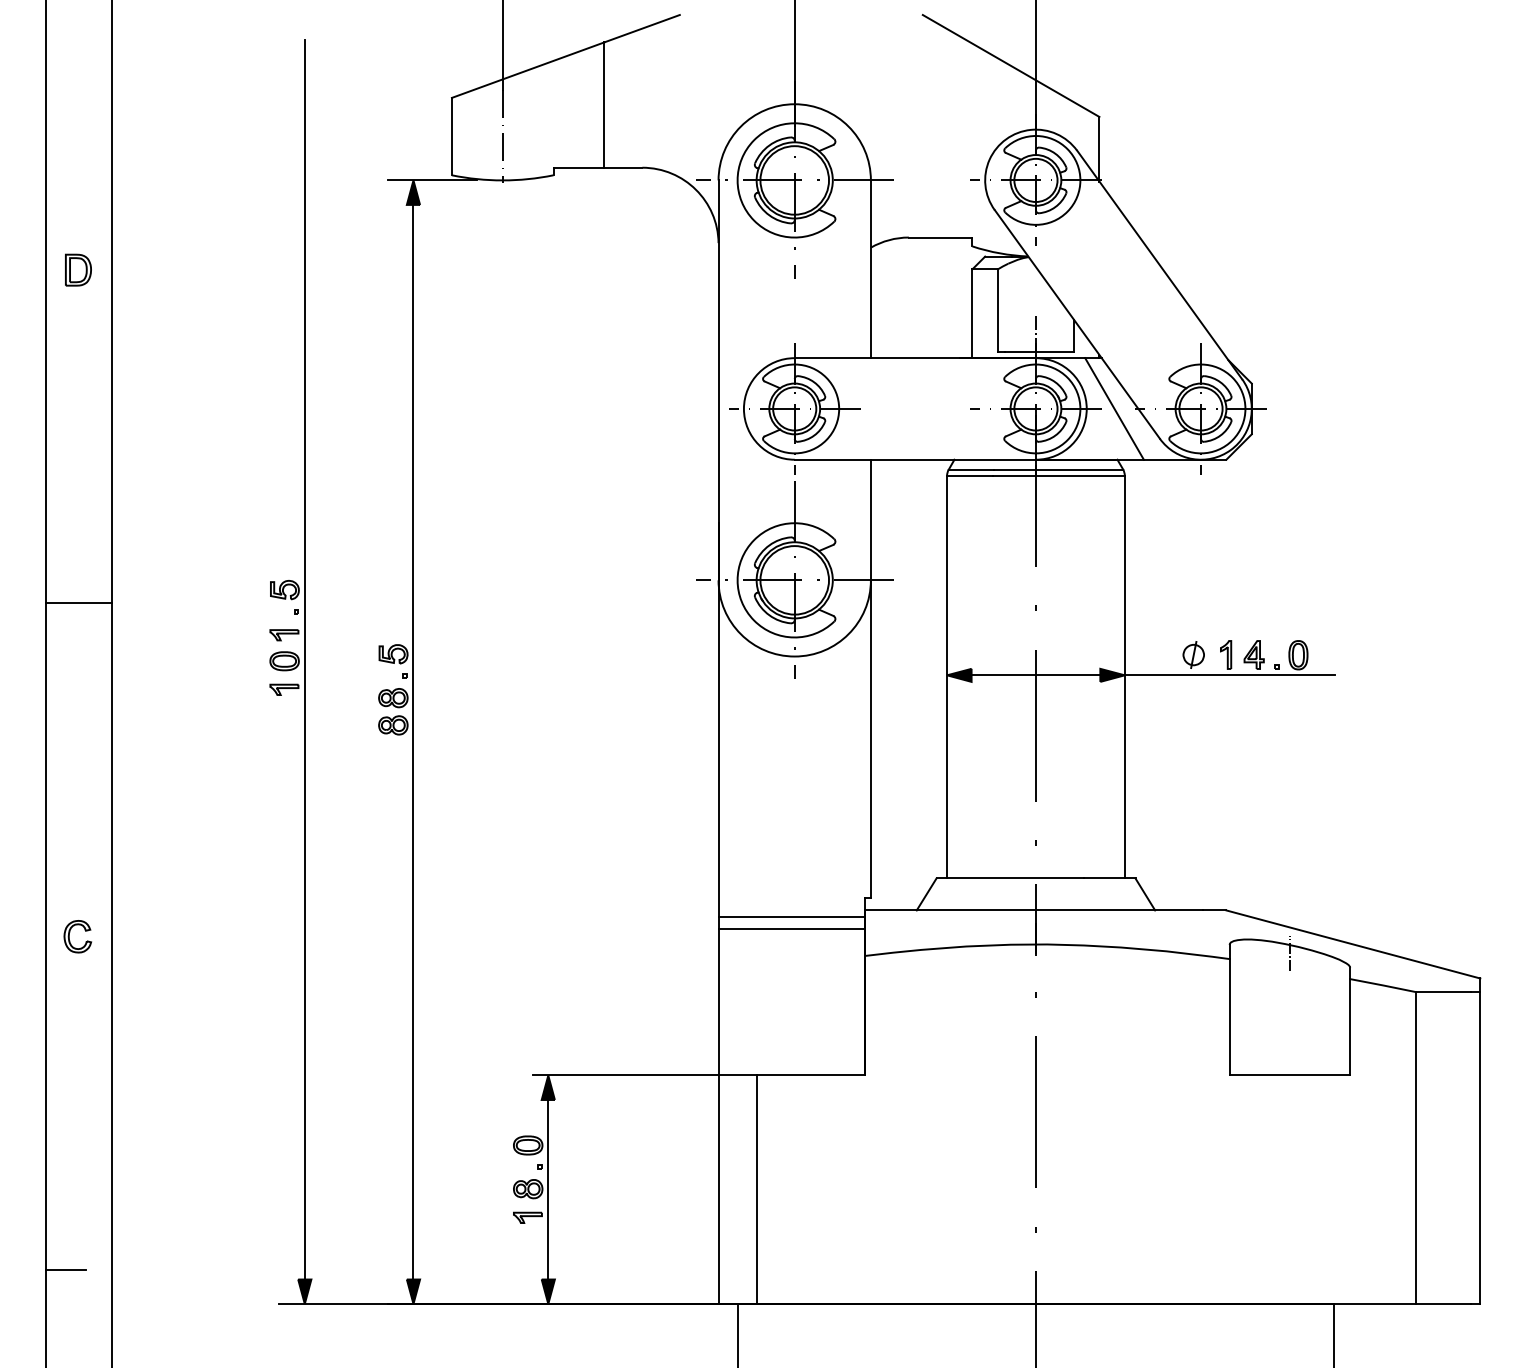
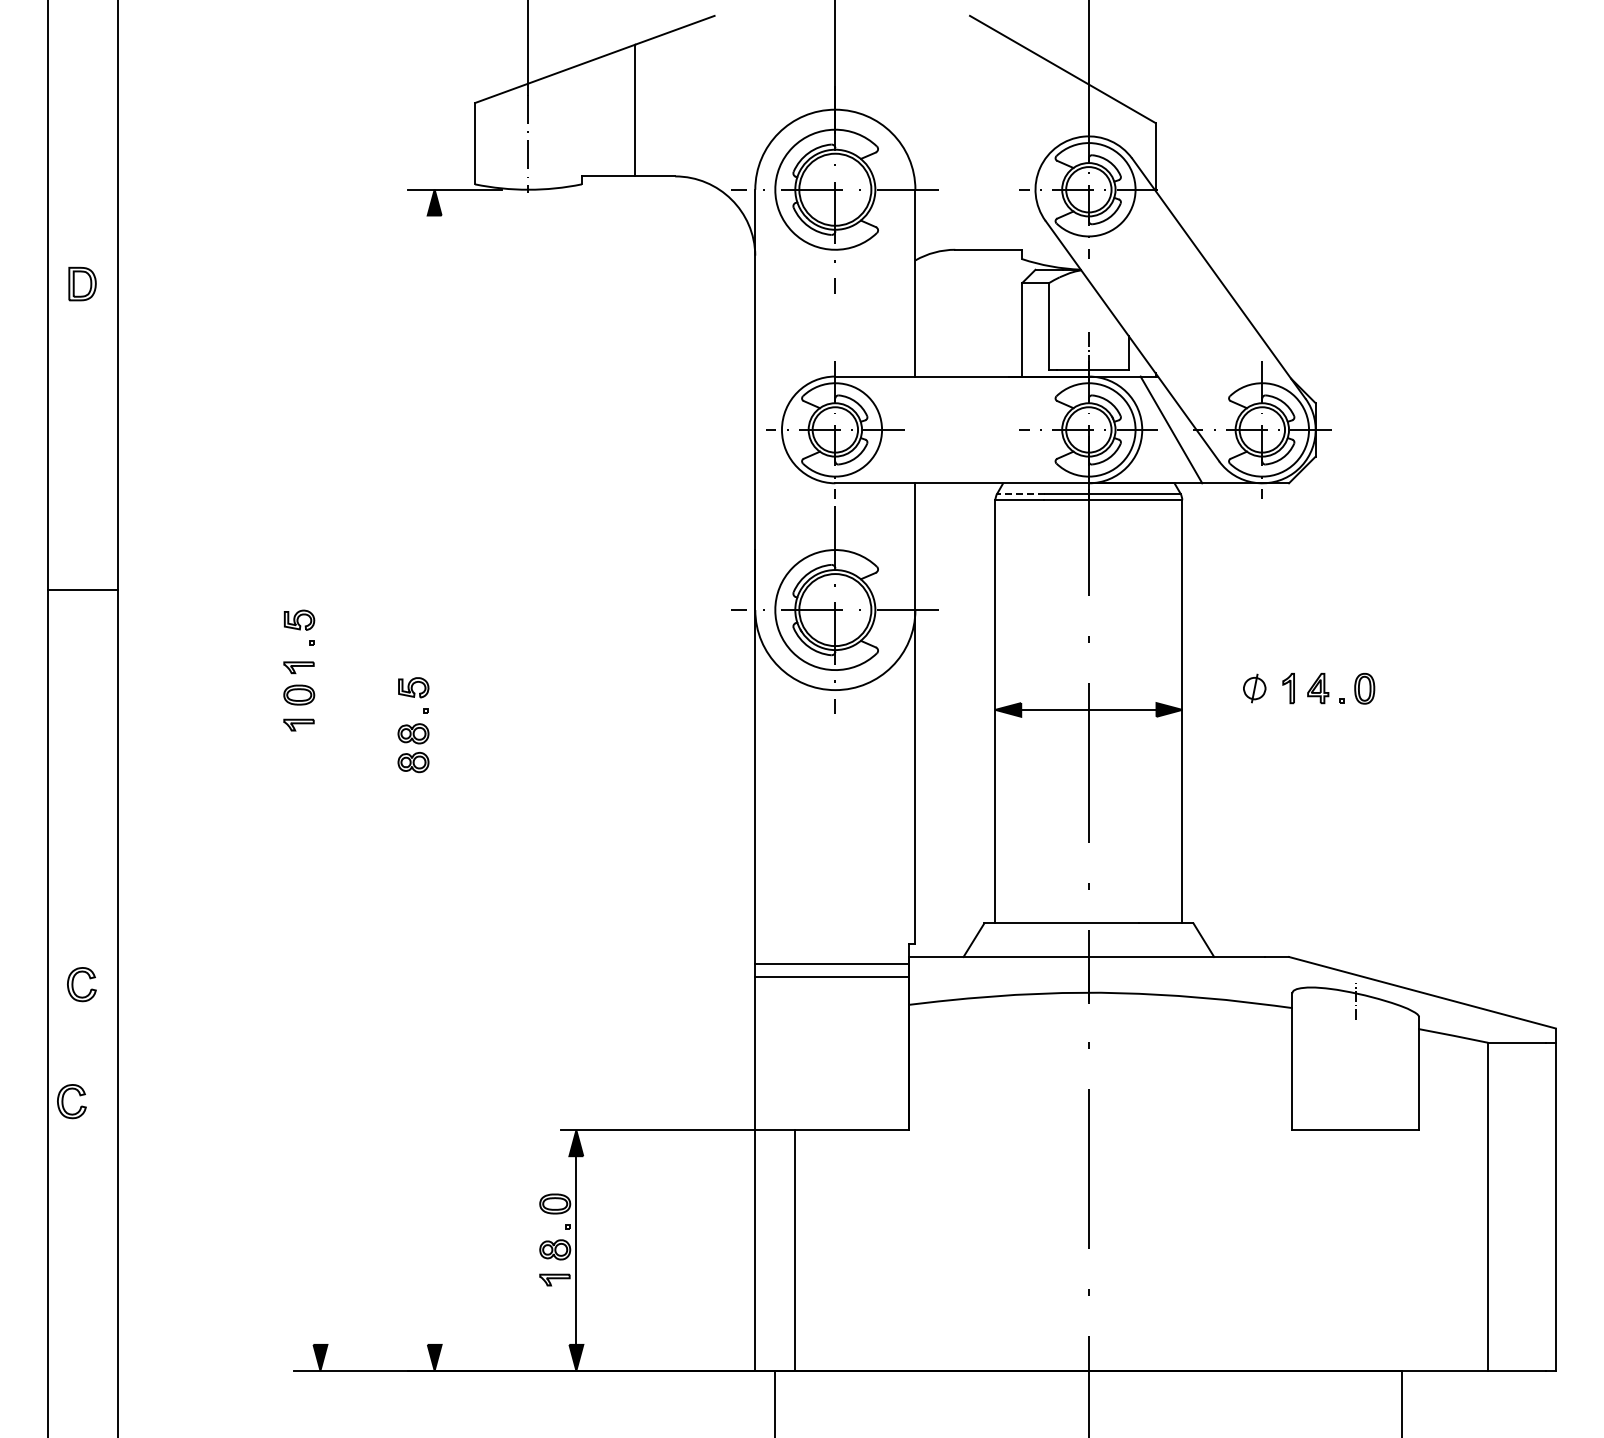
line: (971, 469) -> (1021, 493), solid -> dashed
line: (79, 603) -> (83, 590), moved
line: (304, 658) -> (320, 692), removed
line: (1229, 674) -> (1292, 709), removed
line: (413, 741) -> (434, 779), removed
part: (60, 1047) -> (63, 1101), added
line: (66, 1269) -> (69, 1334), removed

